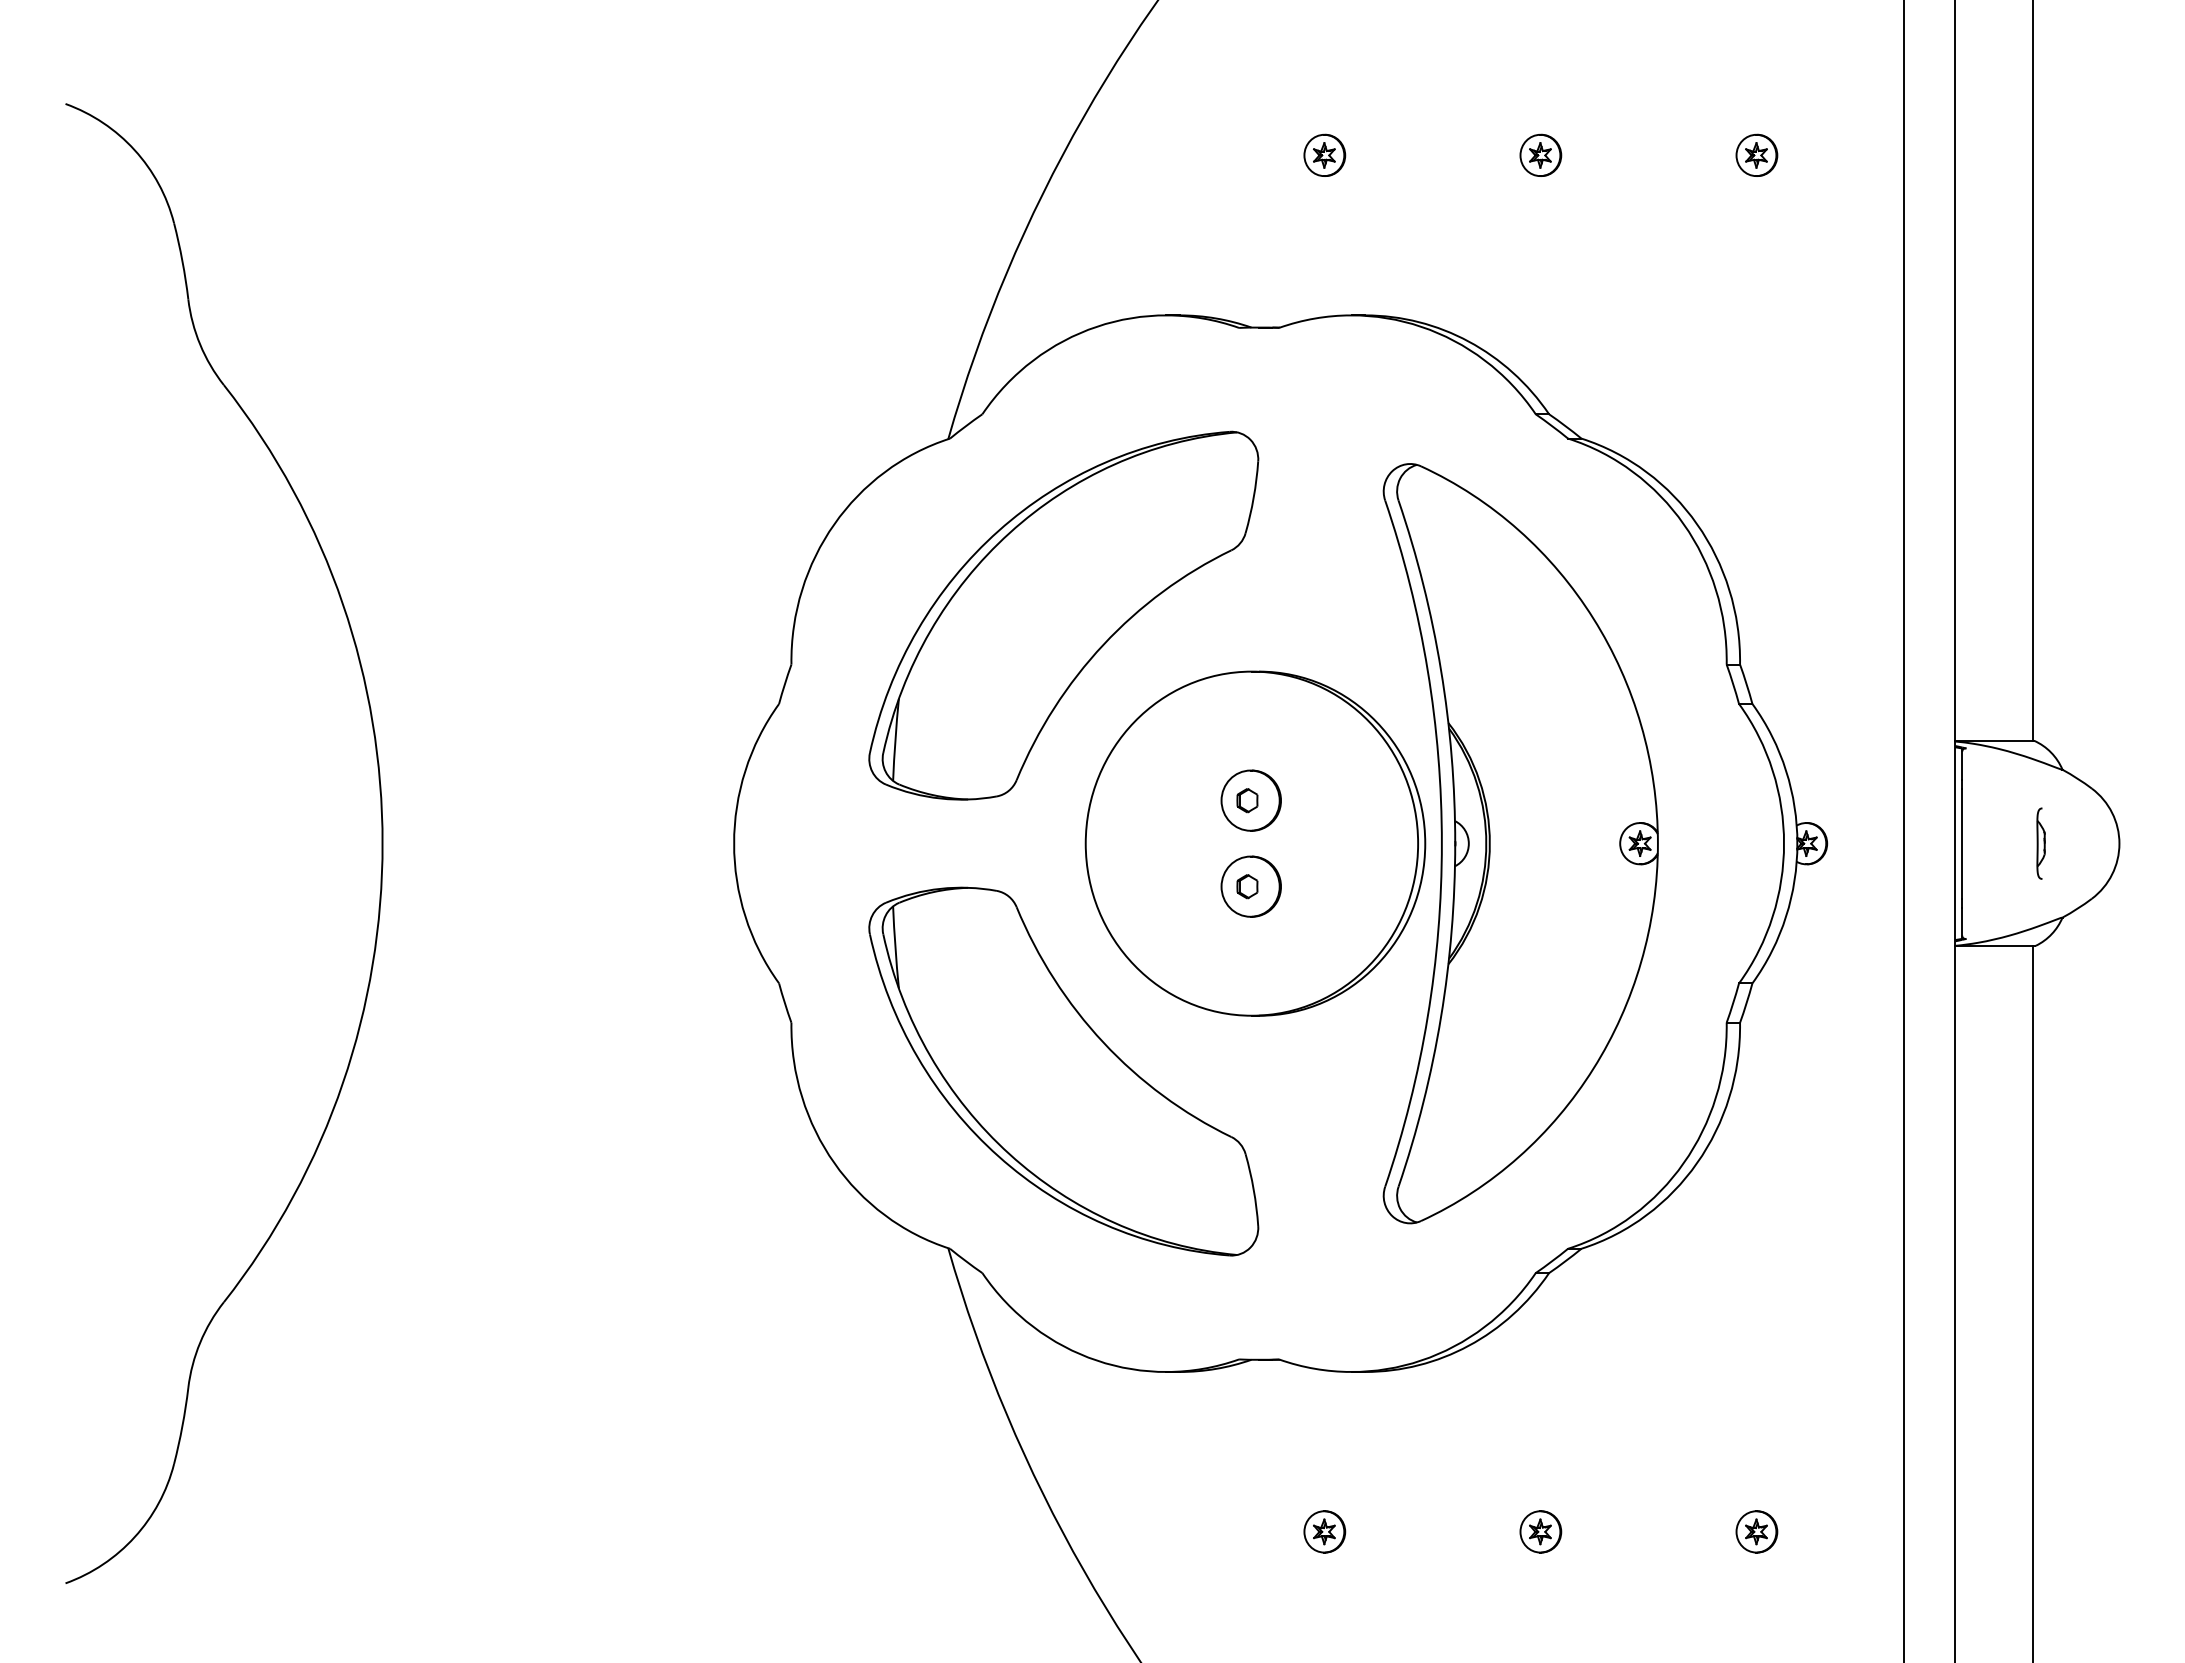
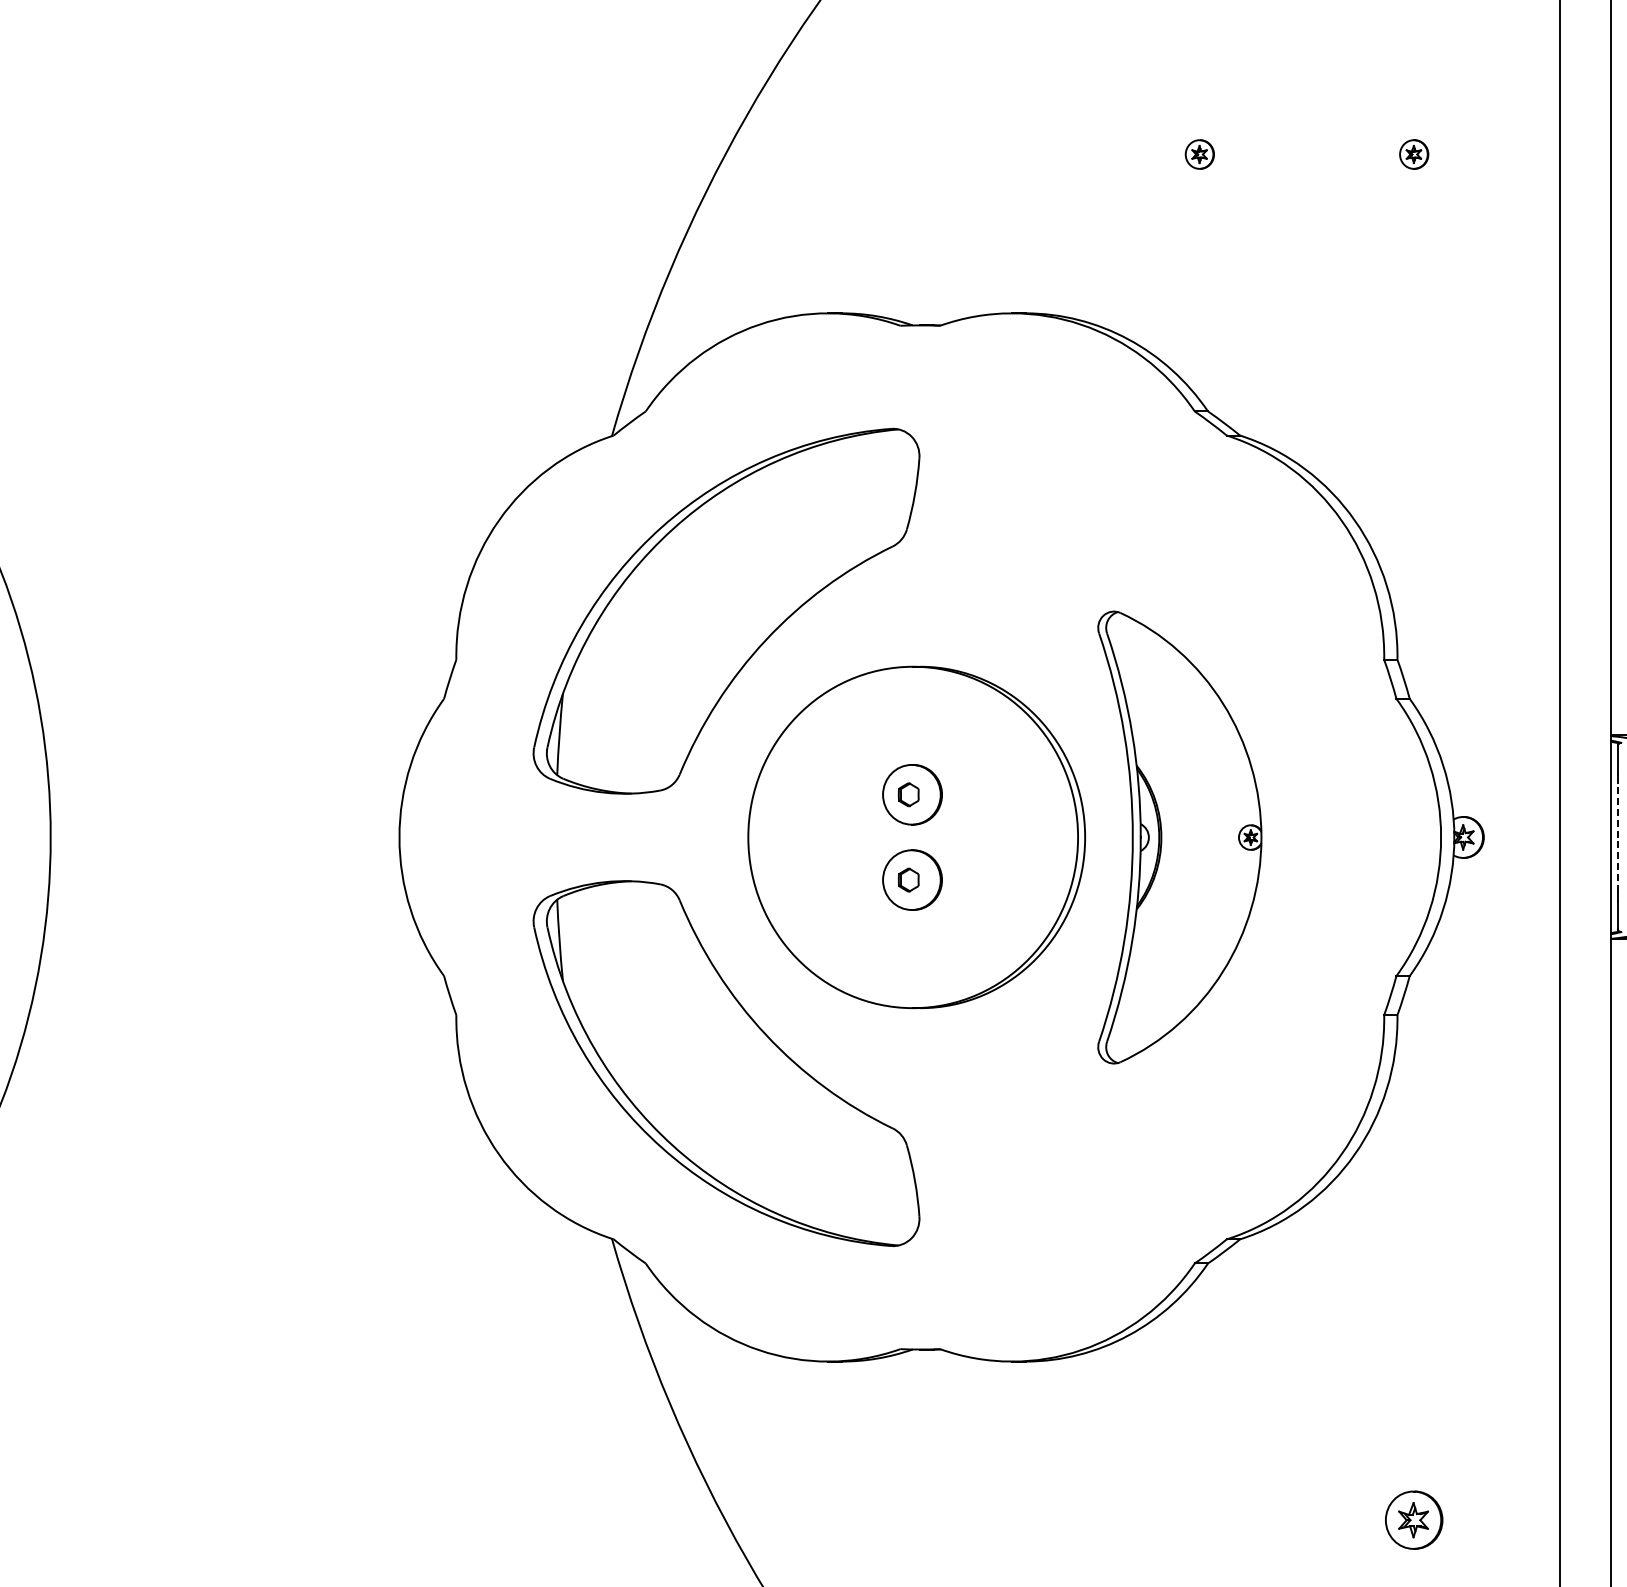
part: (1324, 154) -> (985, 153), removed
part: (1540, 154) -> (1199, 153), size x0.7
part: (1756, 154) -> (1413, 153), size x0.7
part: (1520, 843) -> (1179, 837), size x0.6
line: (1962, 843) -> (1618, 837), solid -> dashed
part: (1324, 1531) -> (985, 1519), removed
part: (1540, 1531) -> (1199, 1519), removed
part: (1756, 1531) -> (1413, 1519), size x1.4

